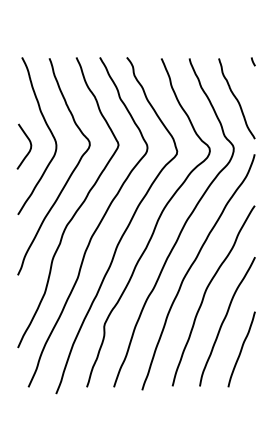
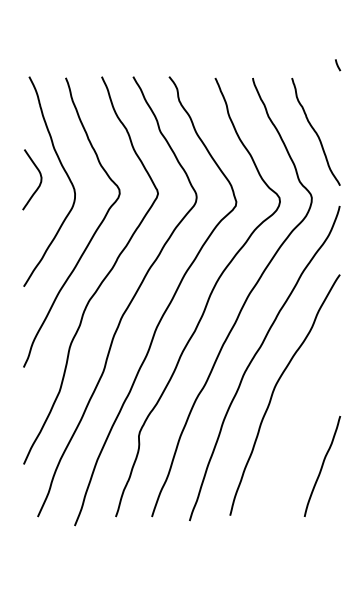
curve: (253, 61) -> (338, 64), moved
curve: (29, 143) -> (39, 175), moved
curve: (225, 319) -> (300, 426), removed

